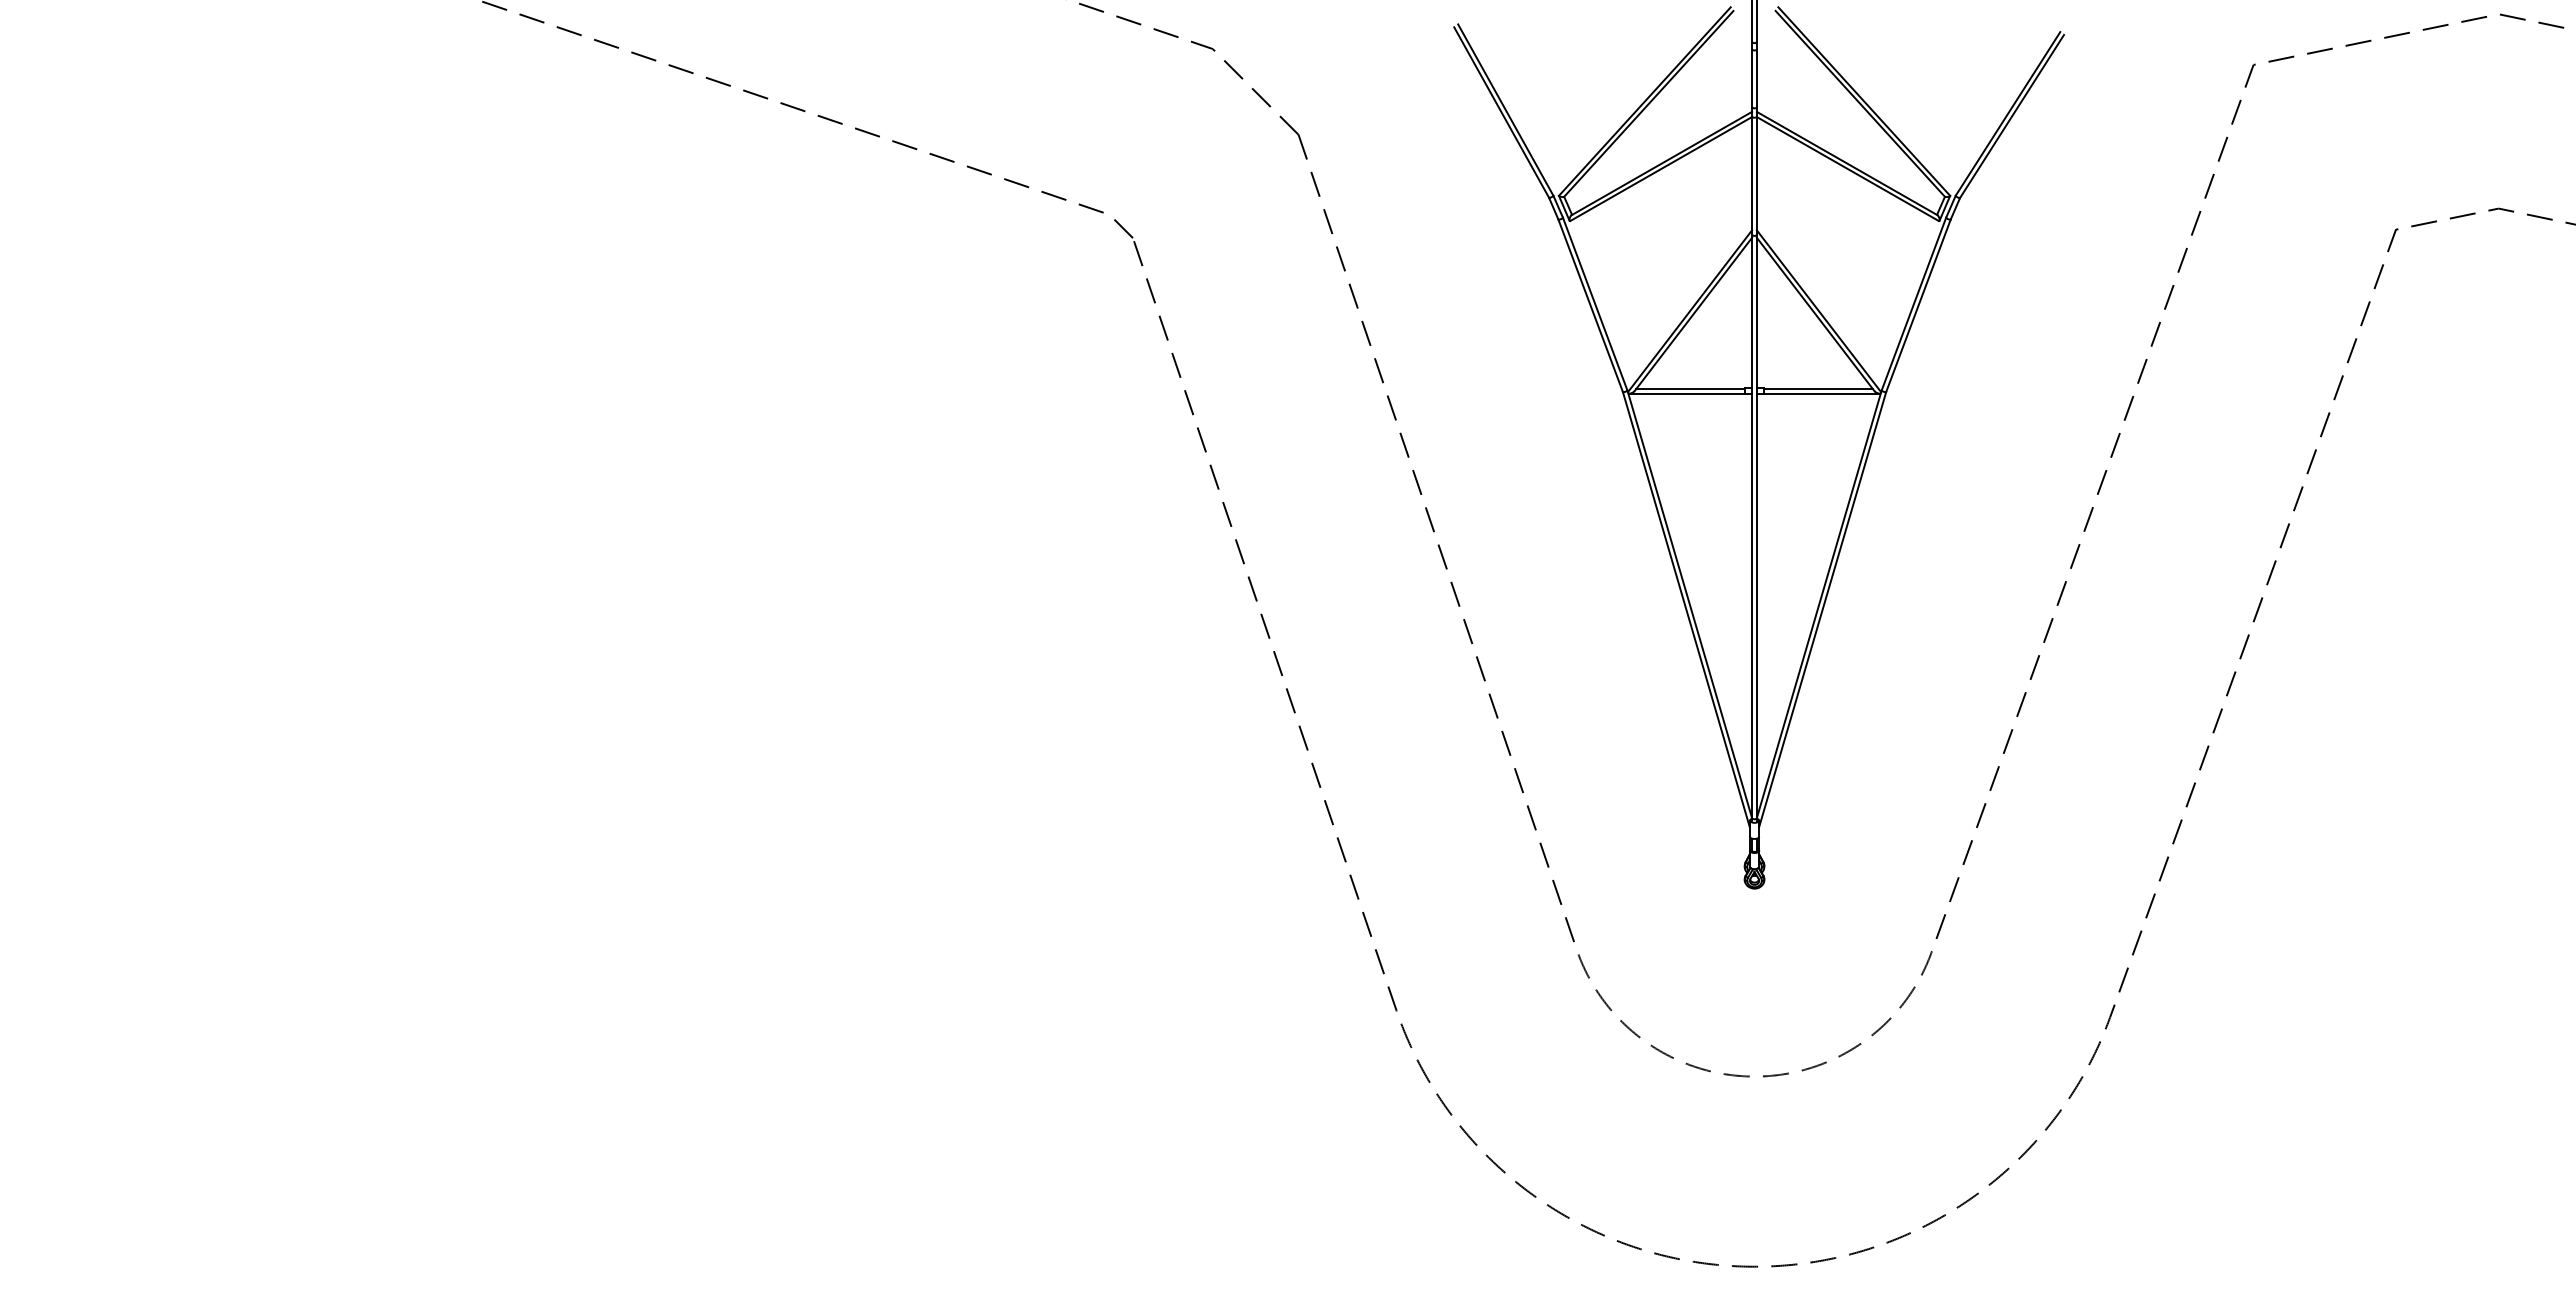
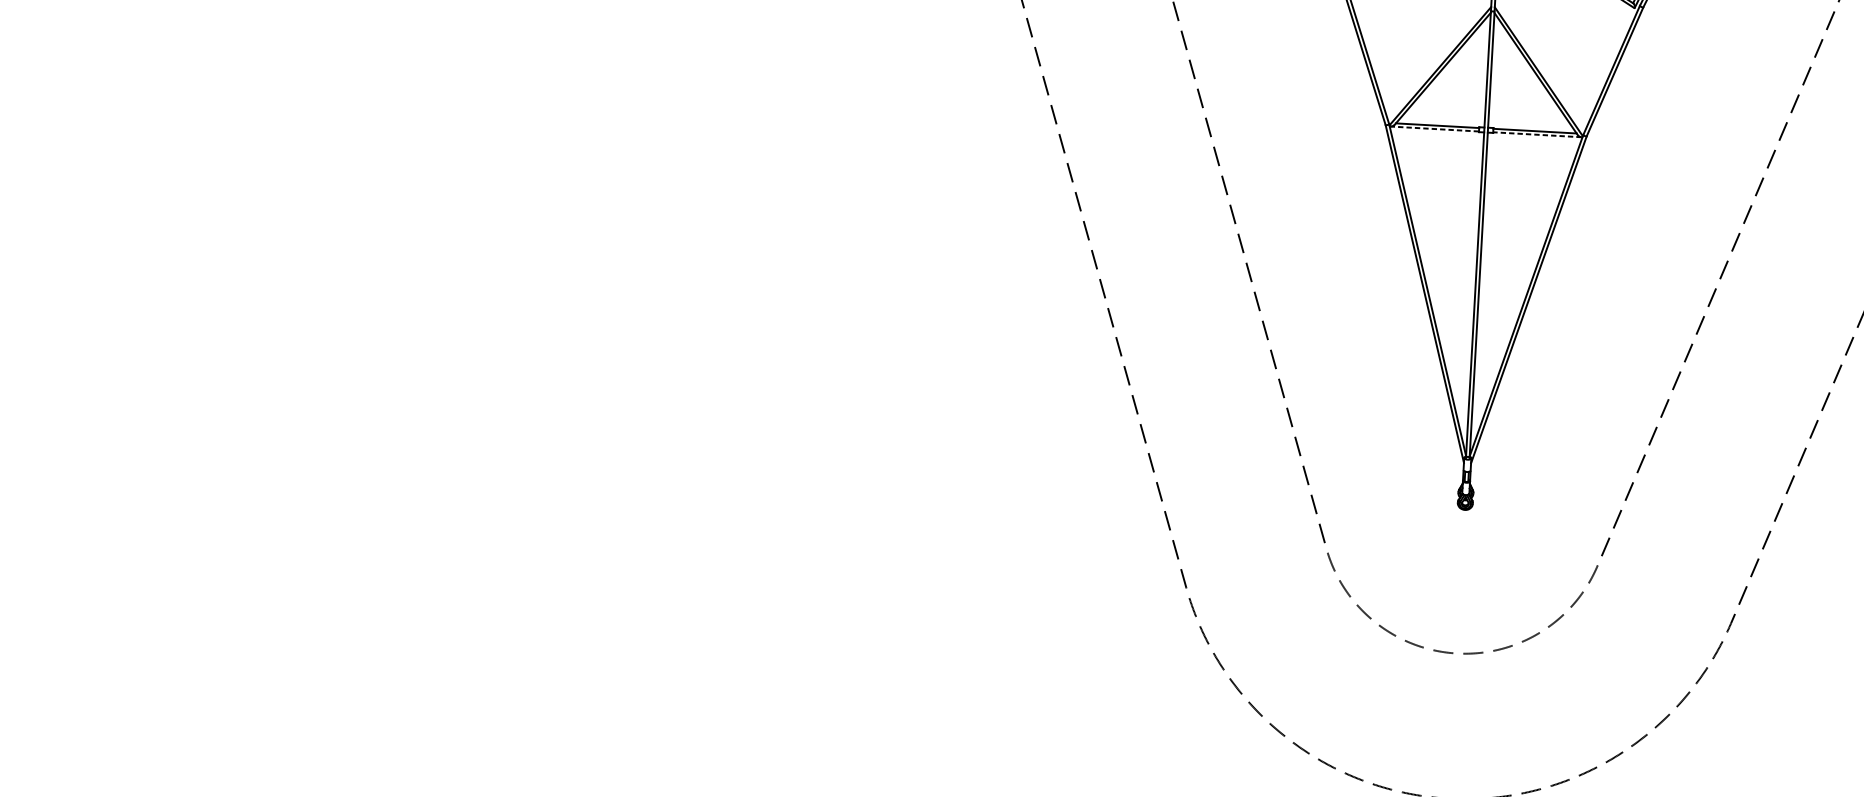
line: (1687, 393) -> (1434, 128), solid -> dashed
line: (1821, 393) -> (1537, 134), solid -> dashed

